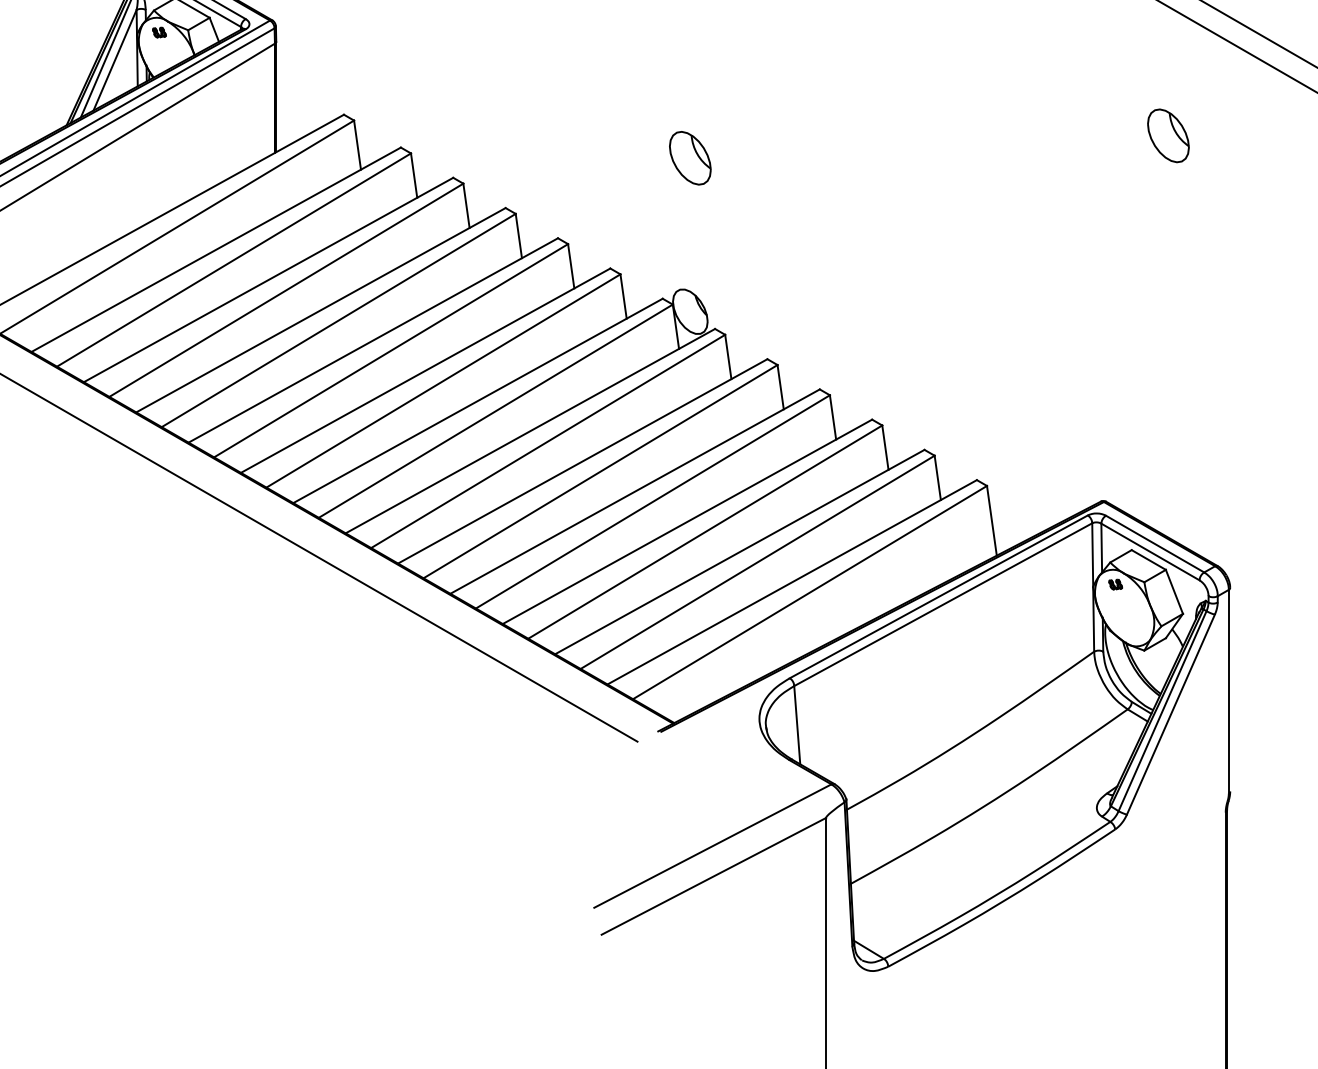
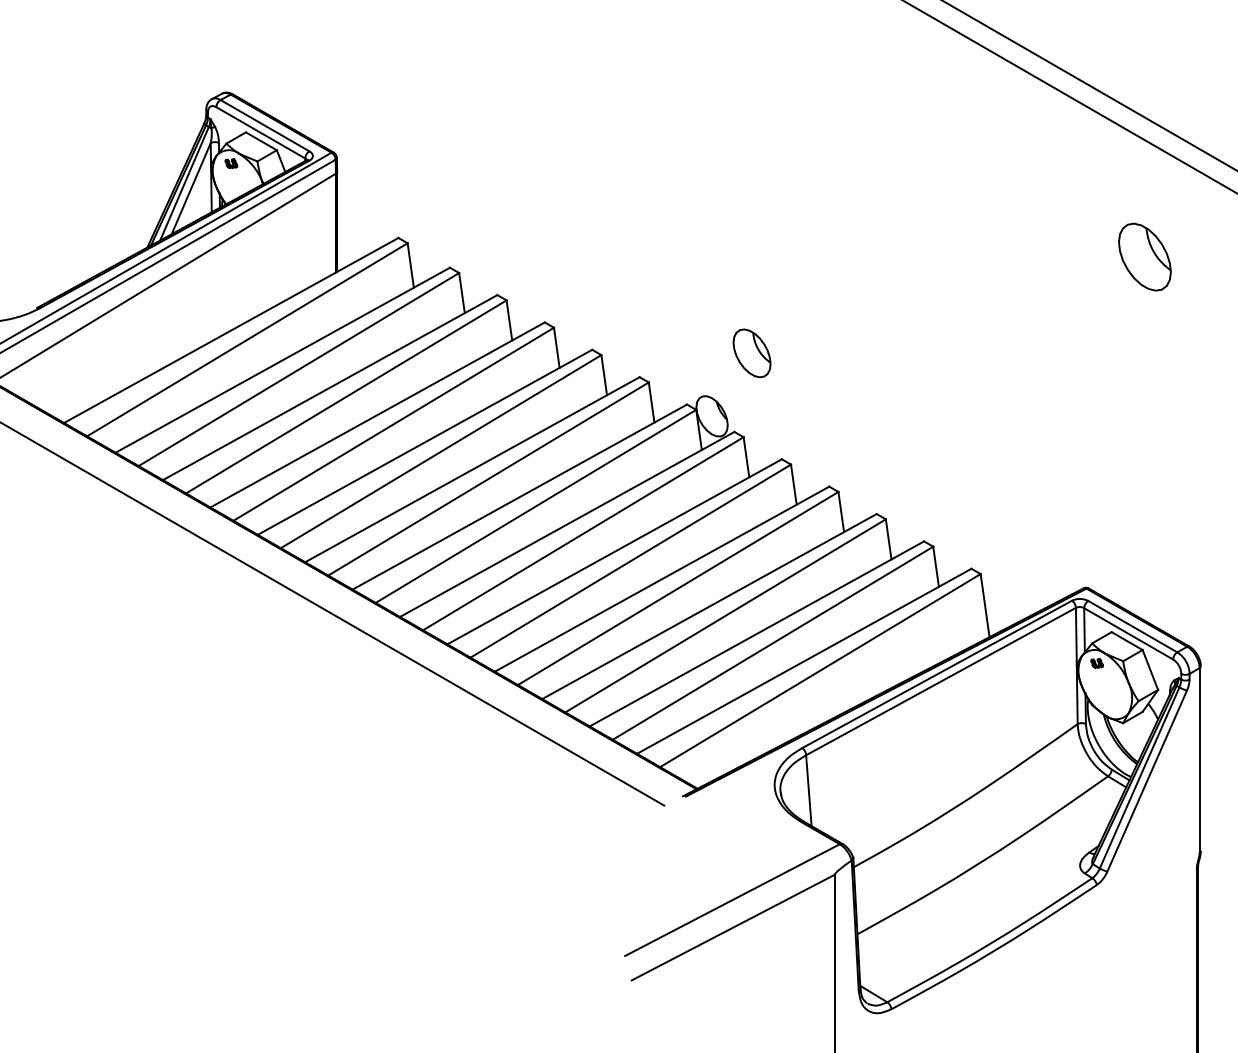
part: (1167, 135) -> (1144, 256), size x1.4
part: (689, 158) -> (751, 353), moved

